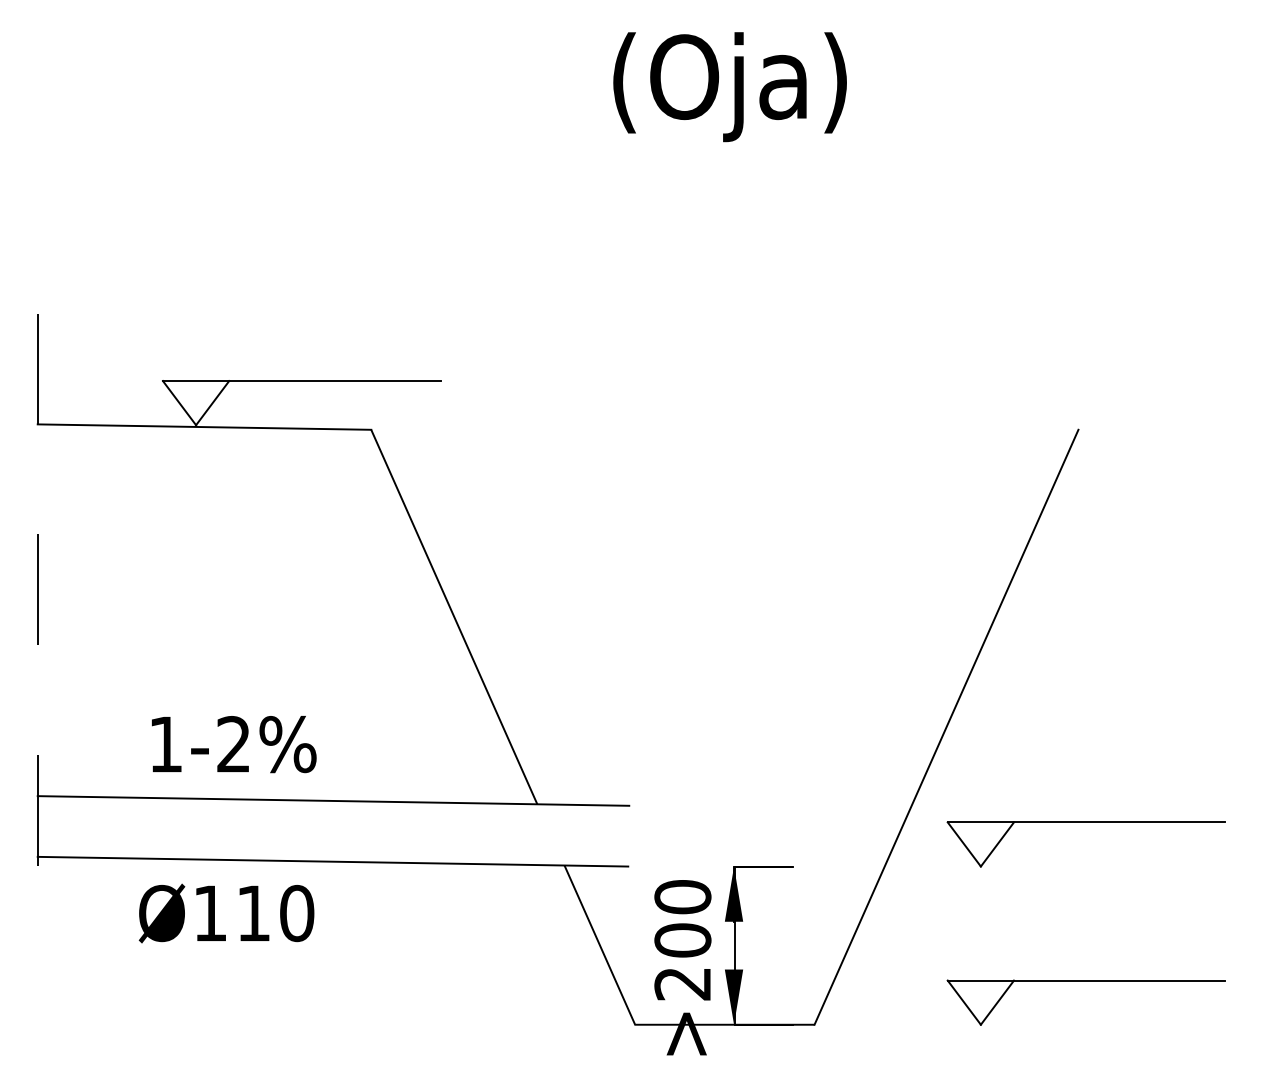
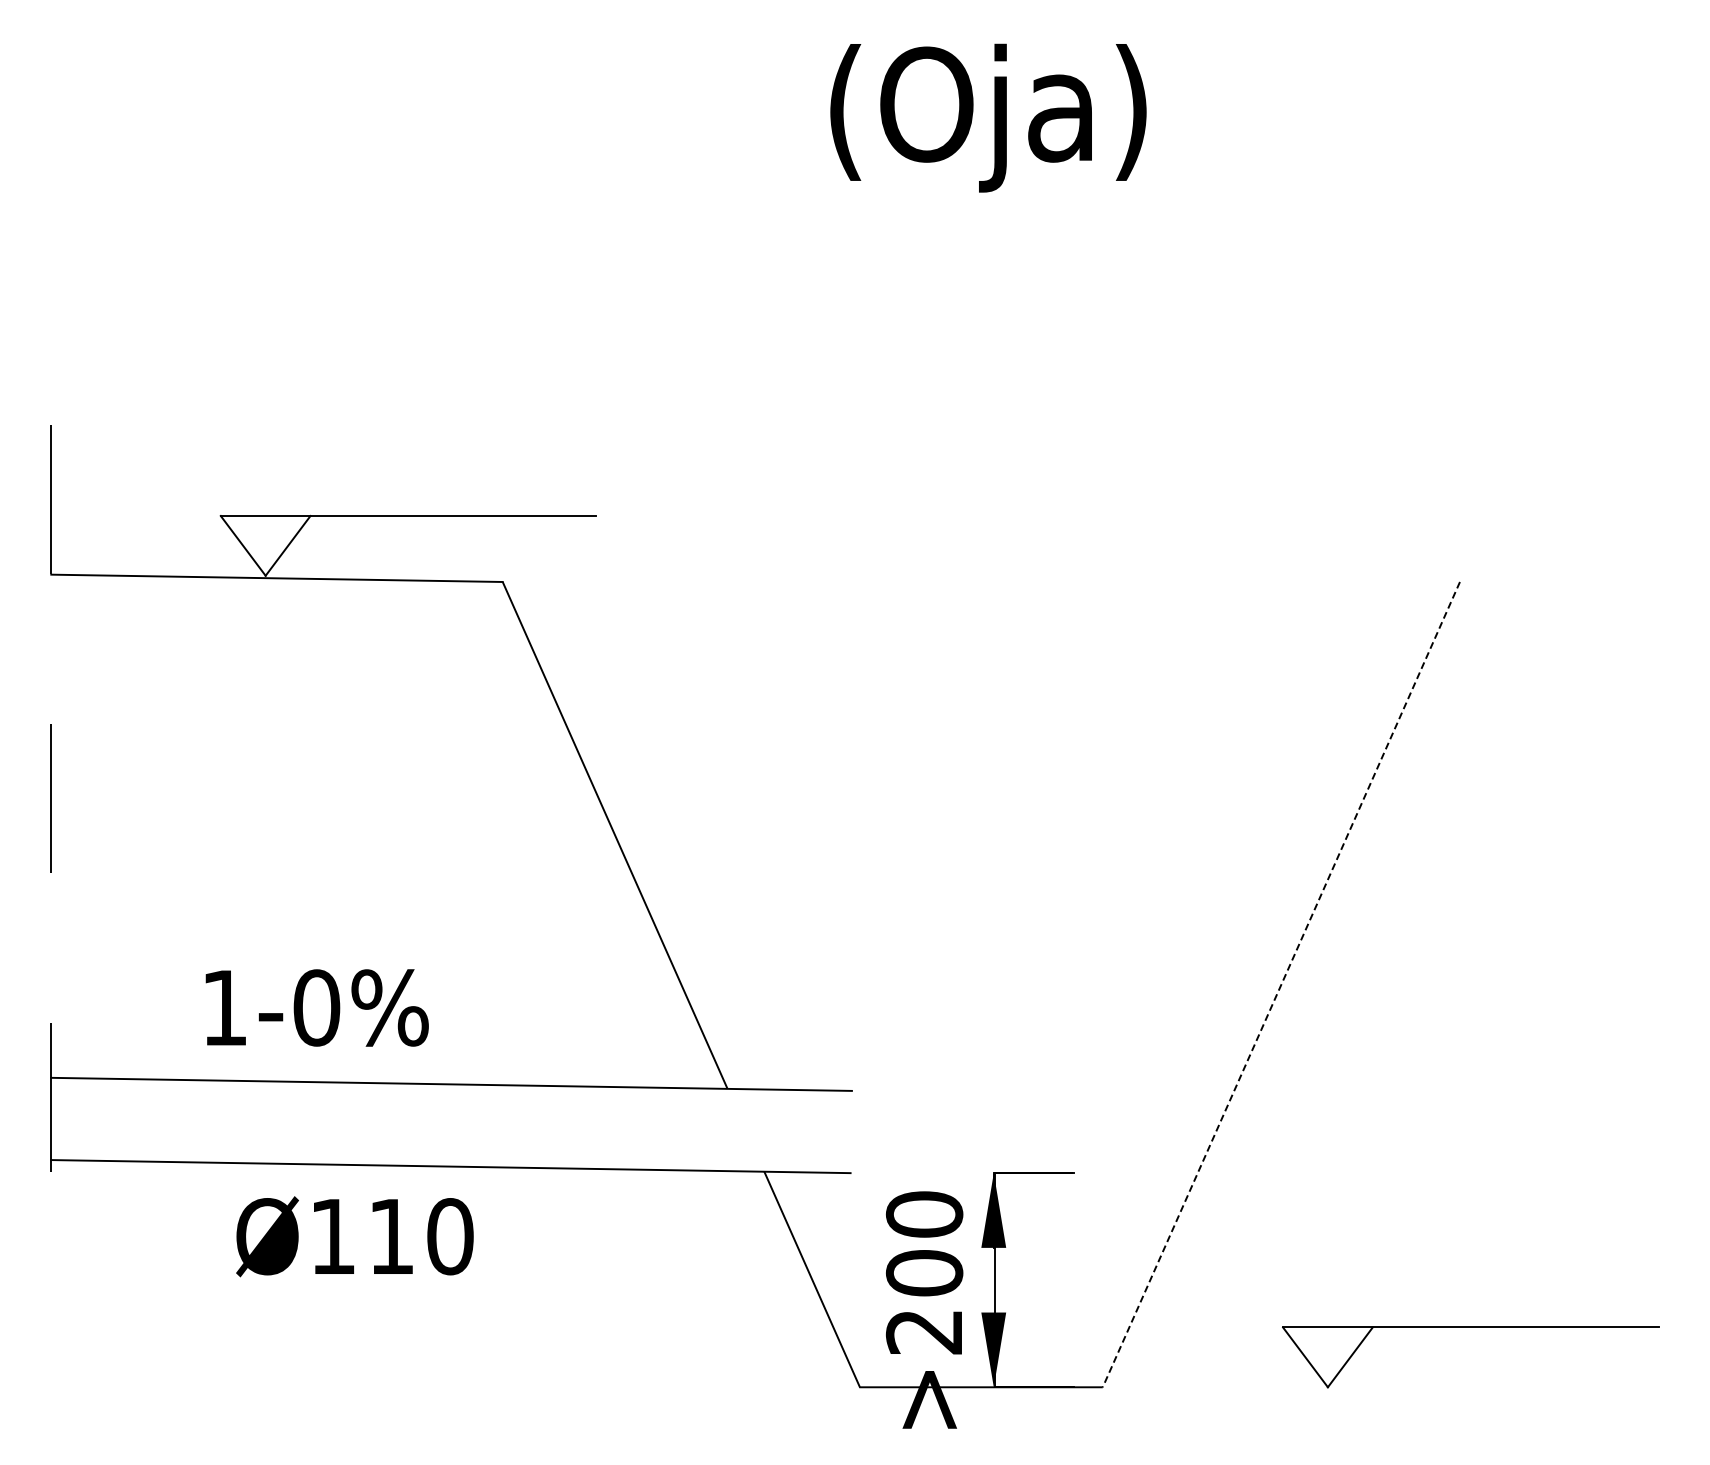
line: (946, 727) -> (1281, 985), solid -> dashed
text: (233, 744) -> (316, 1007), 1-2% -> 1-0%
part: (1086, 822) -> (1470, 1113), removed
text: (226, 913) -> (354, 1236), moved

